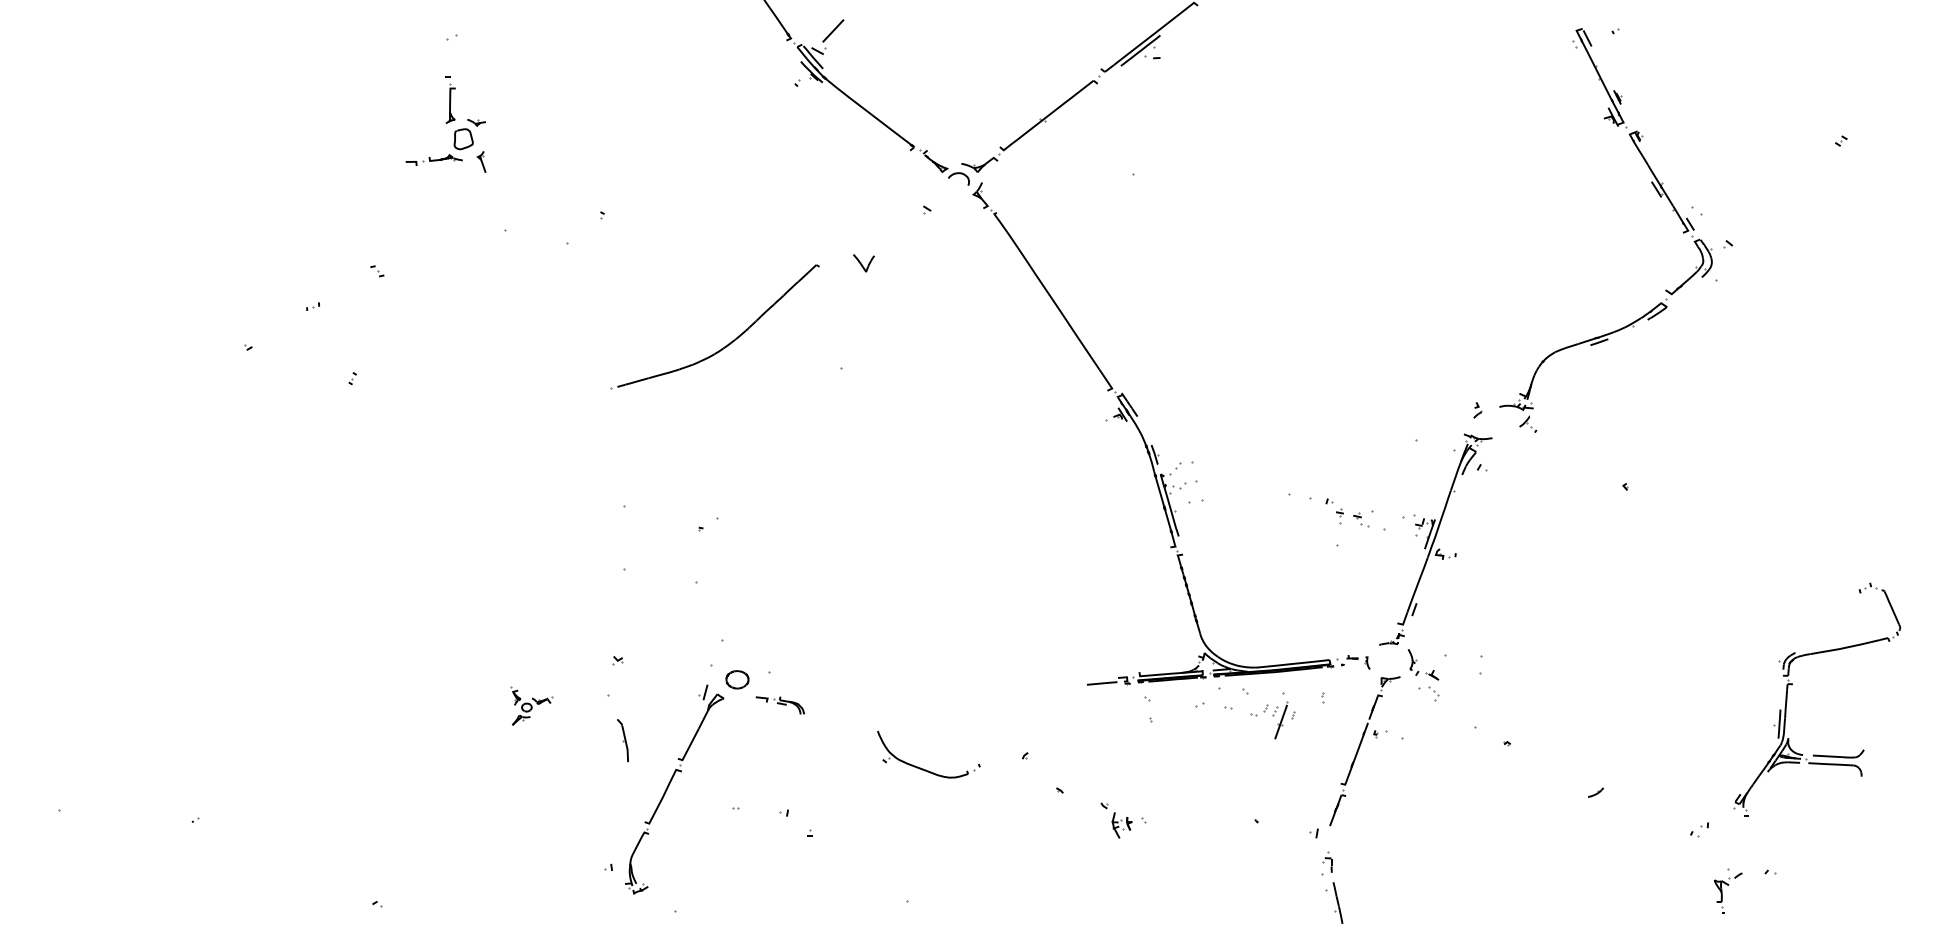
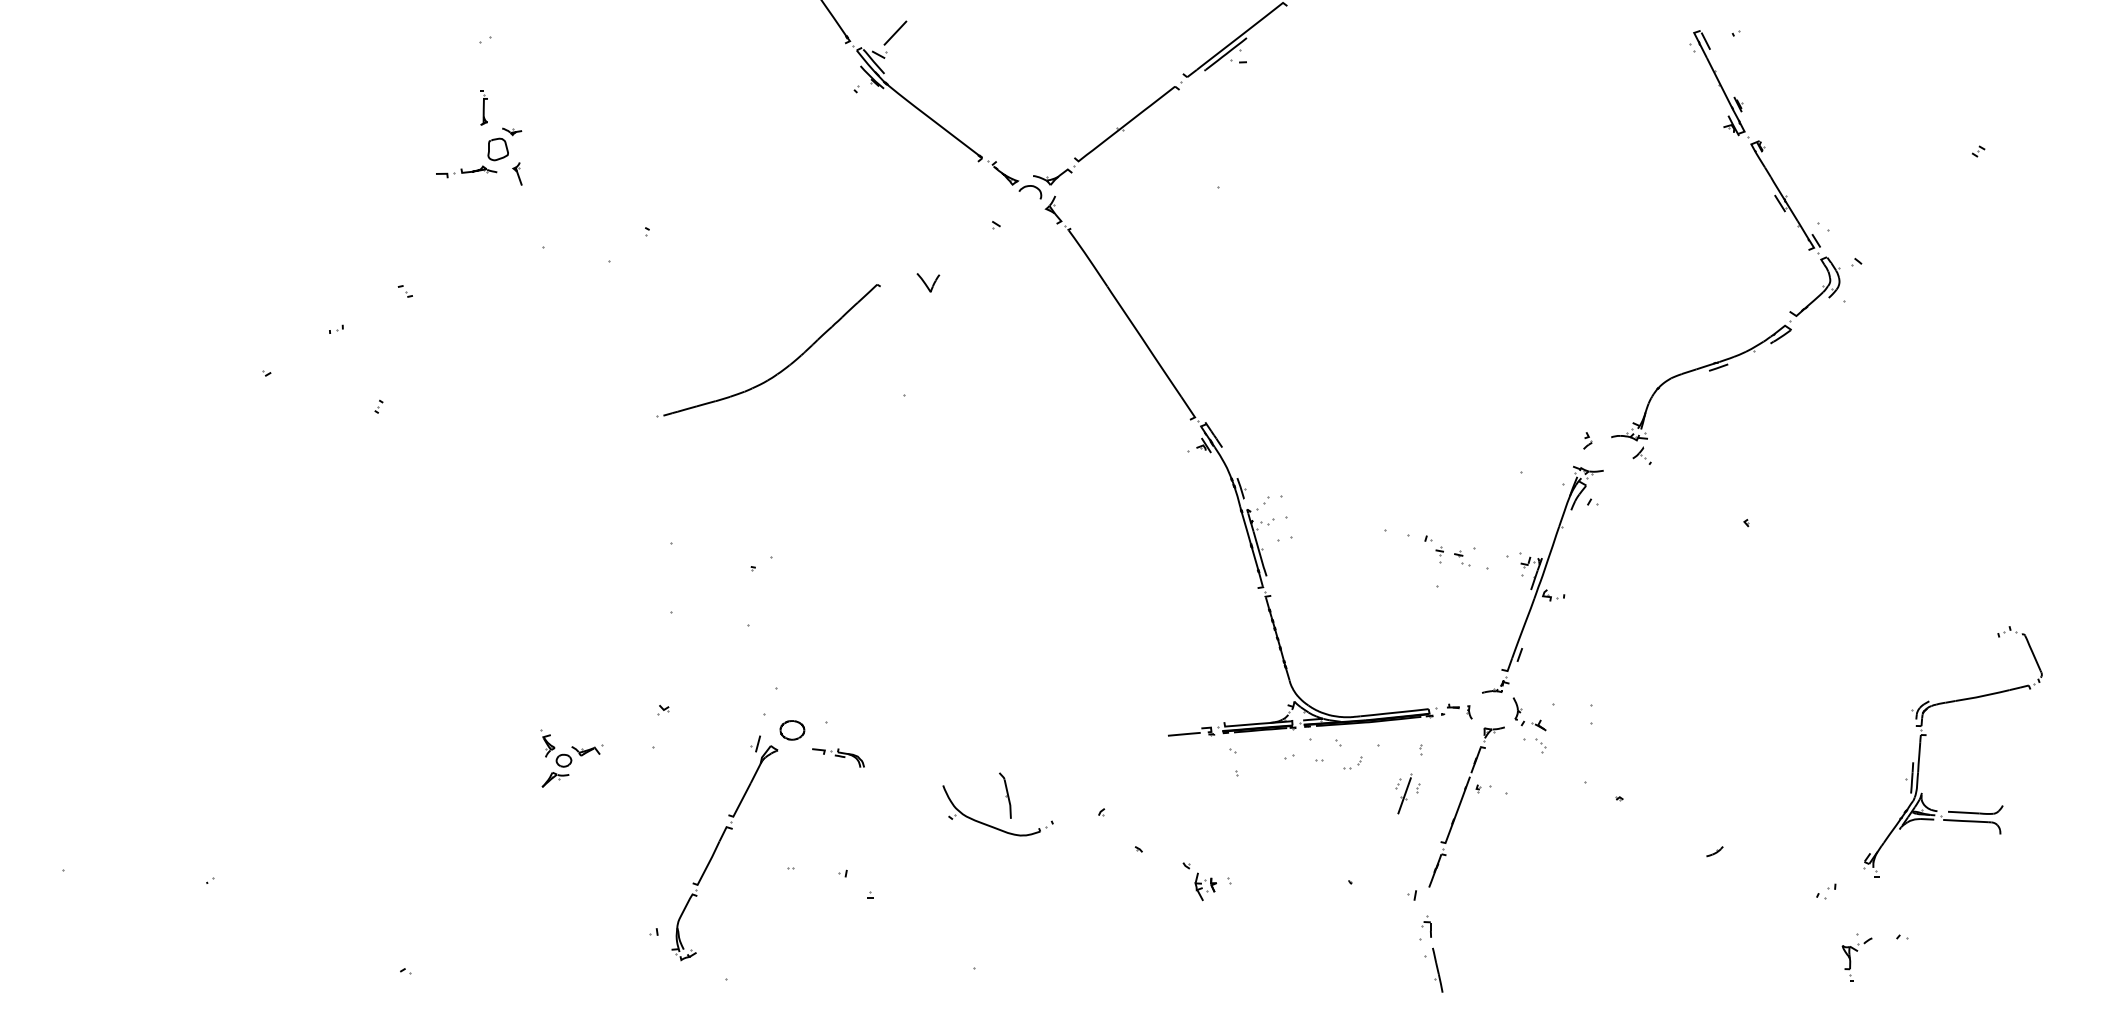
part: (449, 100) -> (483, 107), size x0.7
part: (531, 705) -> (571, 758), size x1.4
part: (1283, 719) -> (1407, 793), moved
part: (623, 740) -> (1005, 795), moved

